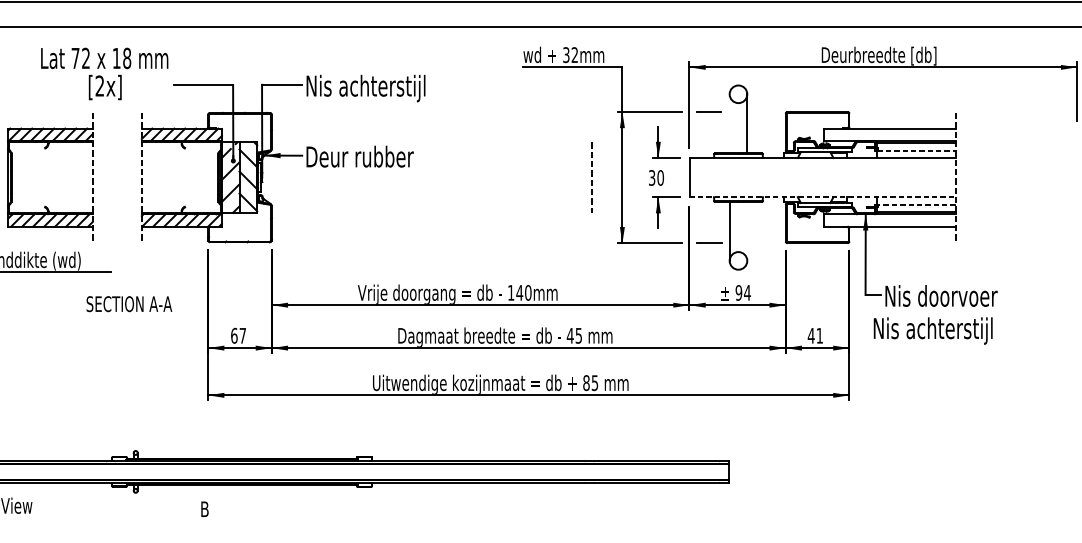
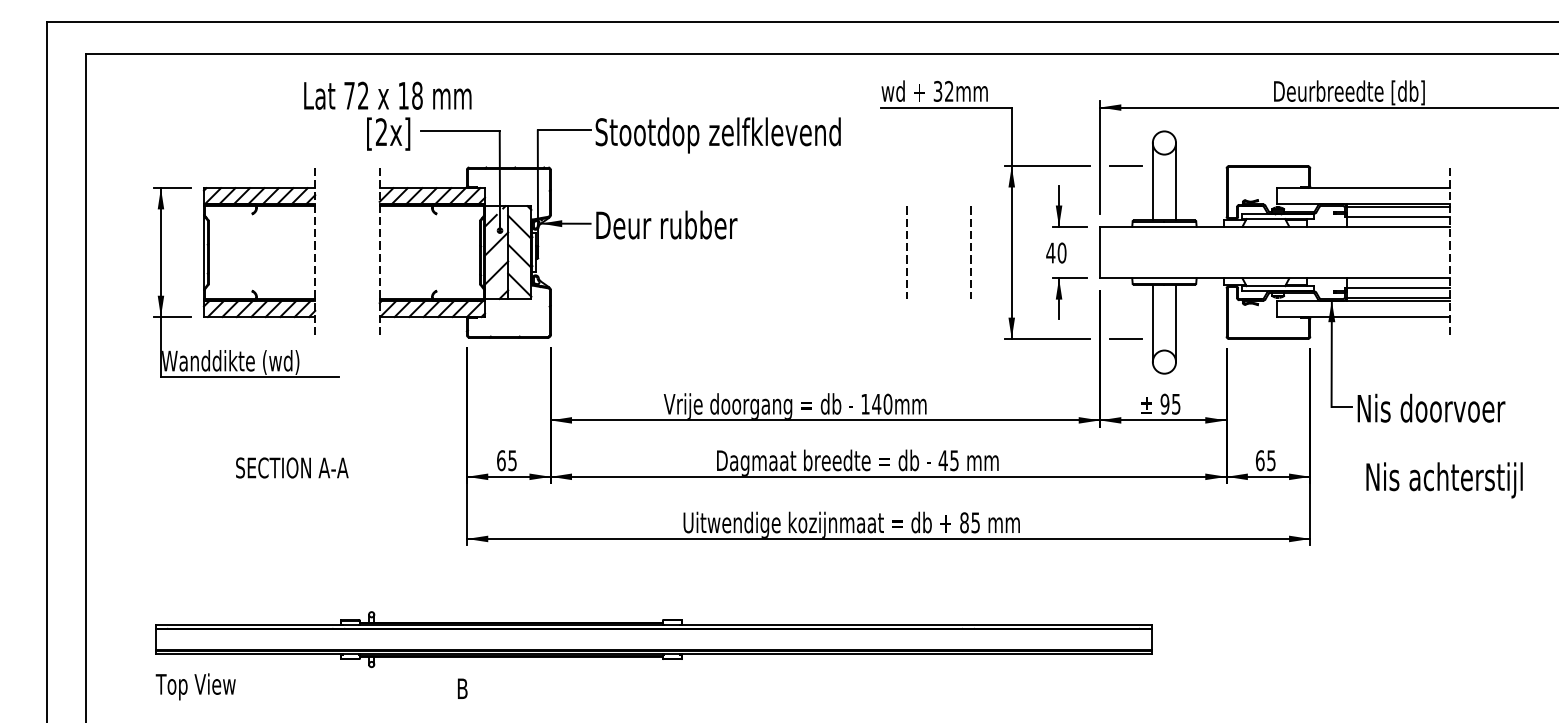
text: (104, 73) -> (387, 115), moved
text: (398, 88) -> (717, 135), Nis achterstijl -> Stootdop zelfklevend
line: (729, 123) -> (1152, 181), added
line: (917, 150) -> (1399, 217), dashed -> solid
line: (542, 176) -> (906, 250), added
text: (651, 177) -> (1050, 252), 30 -> 40
line: (822, 197) -> (1275, 278), dashed -> solid
line: (916, 204) -> (1398, 288), dashed -> solid
line: (747, 231) -> (1176, 323), added
text: (746, 293) -> (1175, 404), 94 -> 95
text: (129, 303) -> (292, 467), moved
text: (933, 331) -> (1444, 480), moved
text: (242, 335) -> (512, 460), 67 -> 65
text: (815, 335) -> (1265, 460), 41 -> 65

